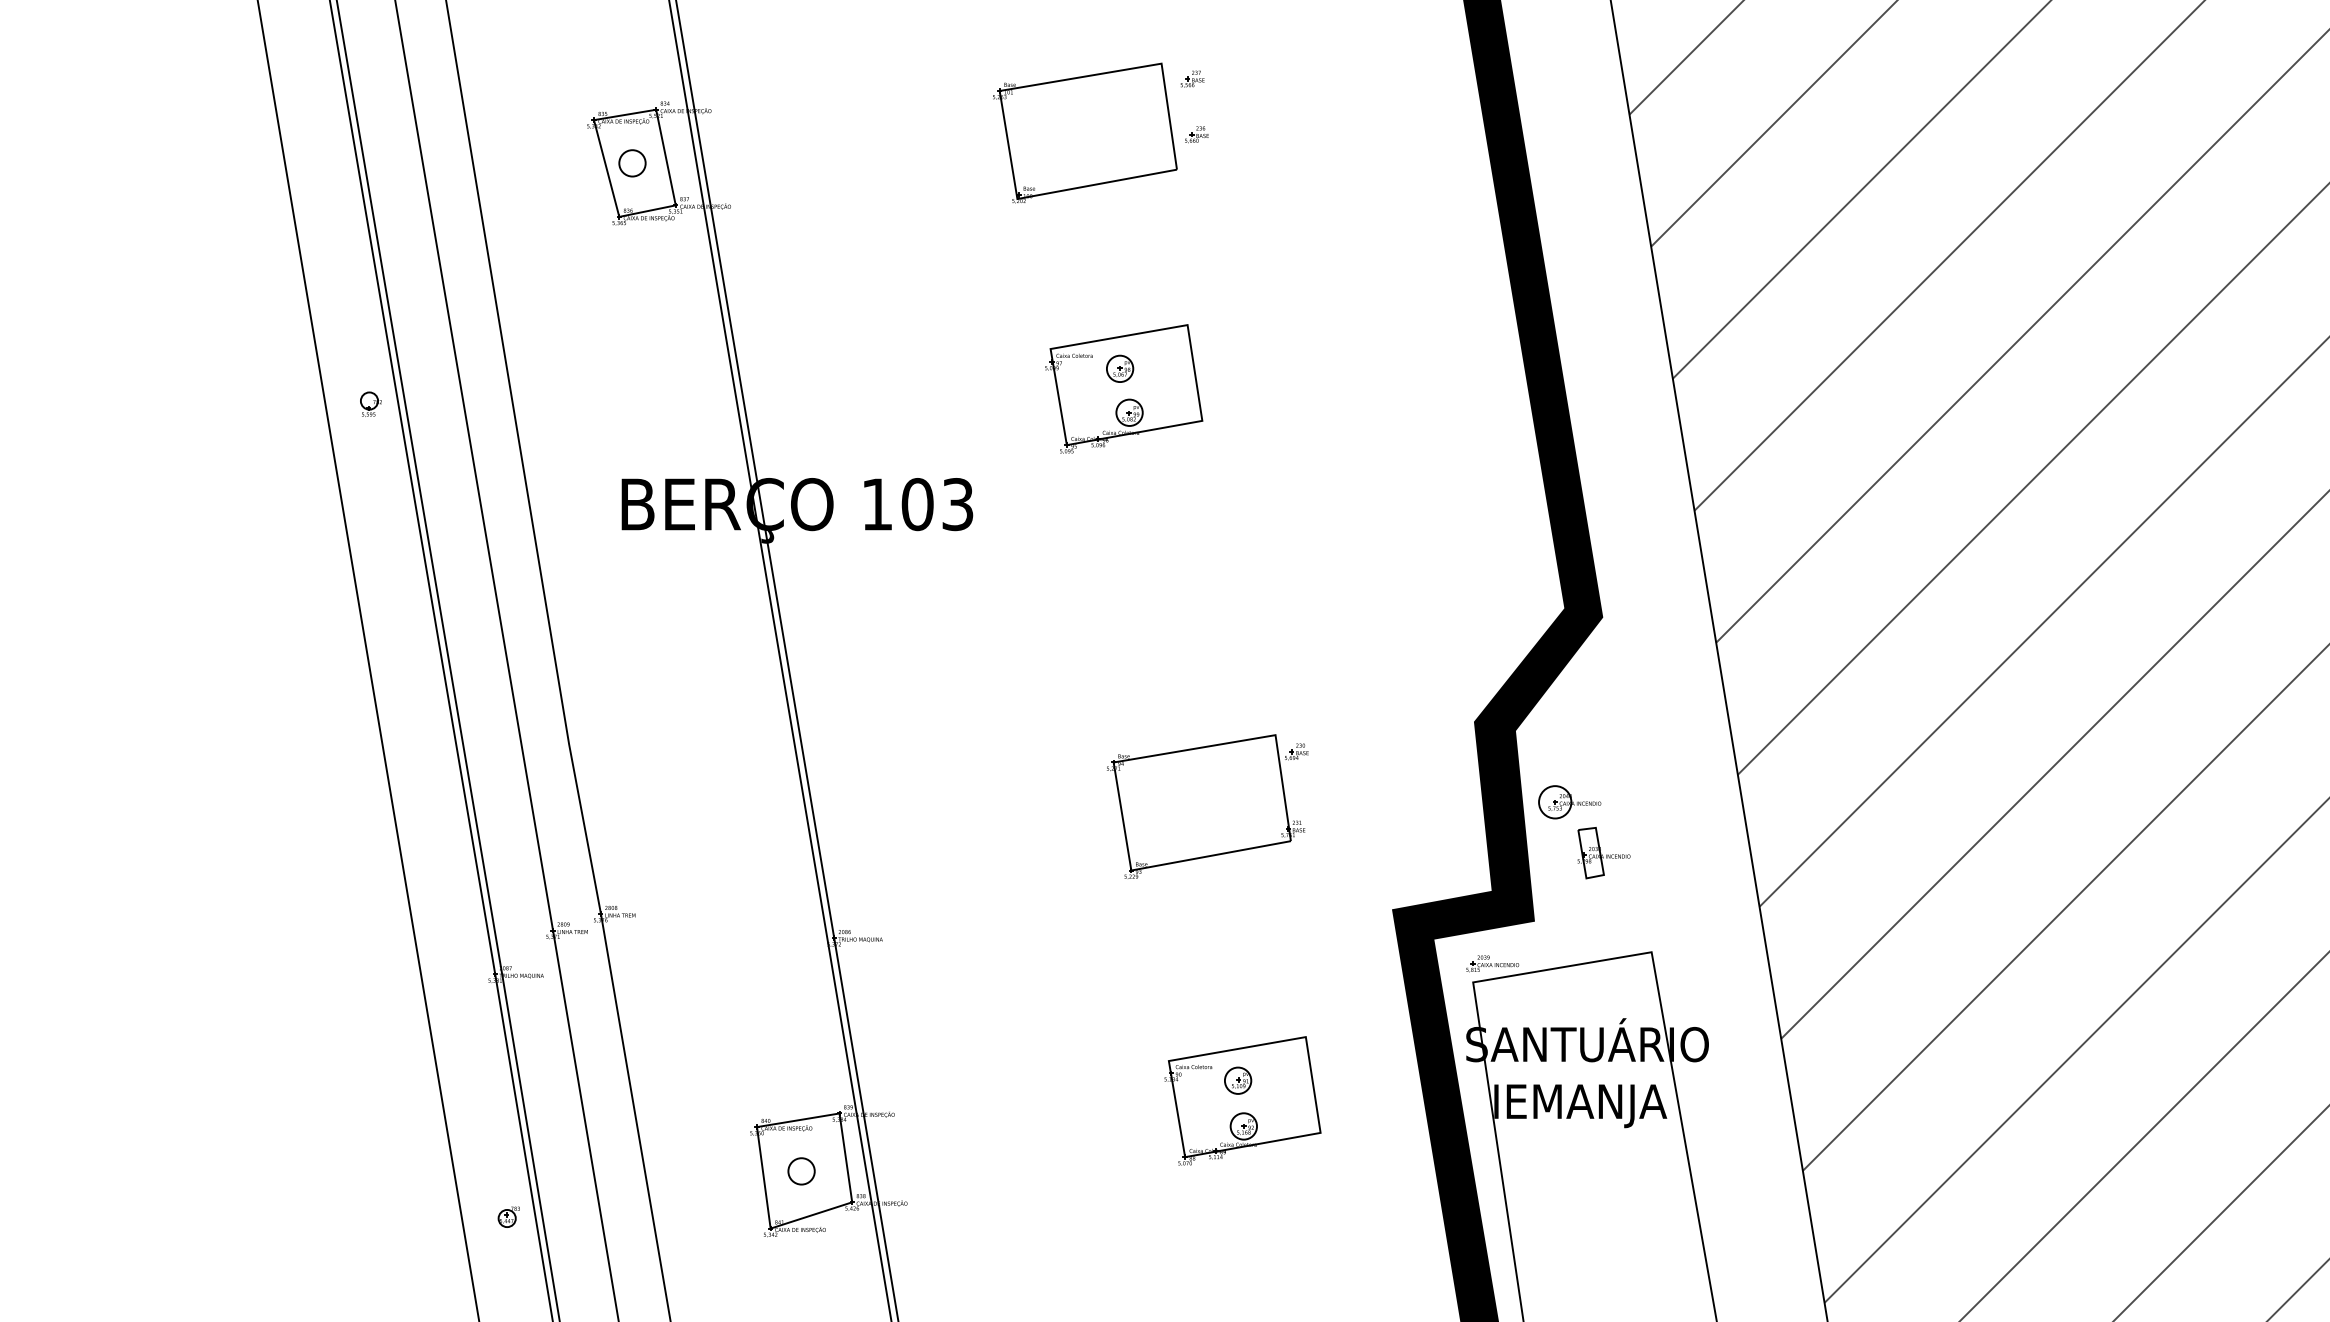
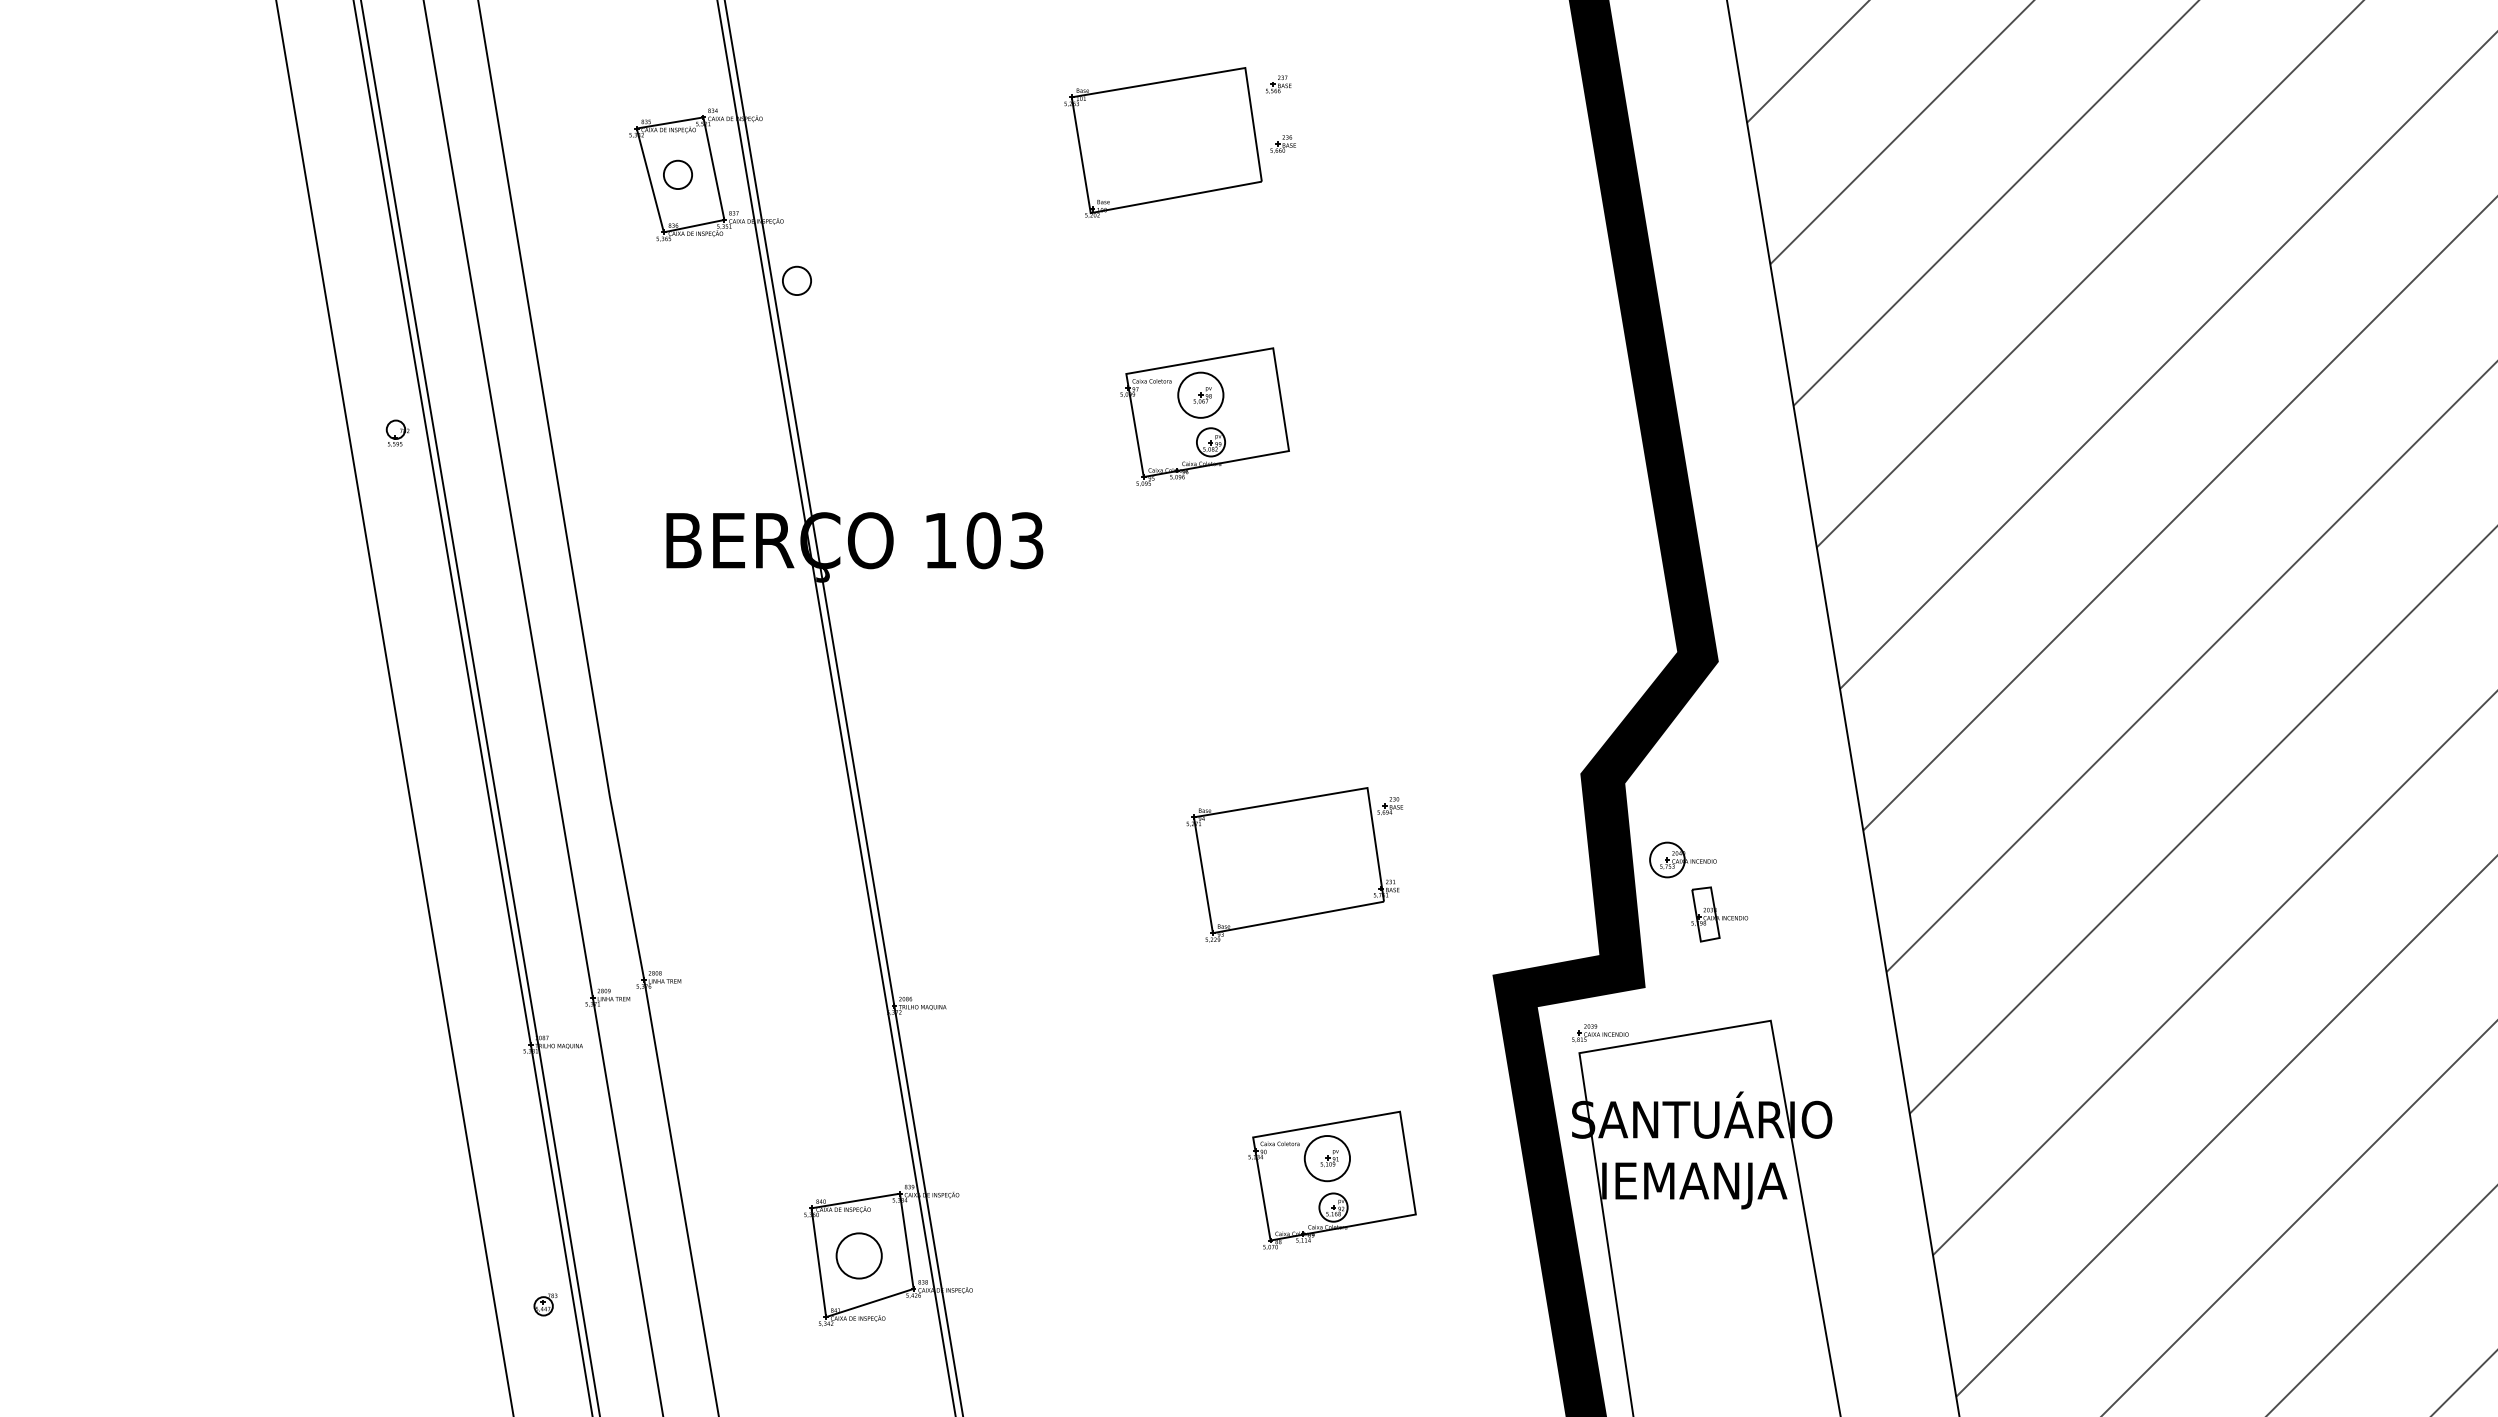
circle: (742, 261) -> (796, 280), added
circle: (1119, 369) -> (1200, 395), size x1.6
circle: (1238, 1080) -> (1327, 1158), size x1.6
circle: (801, 1171) -> (859, 1255), size x1.6

